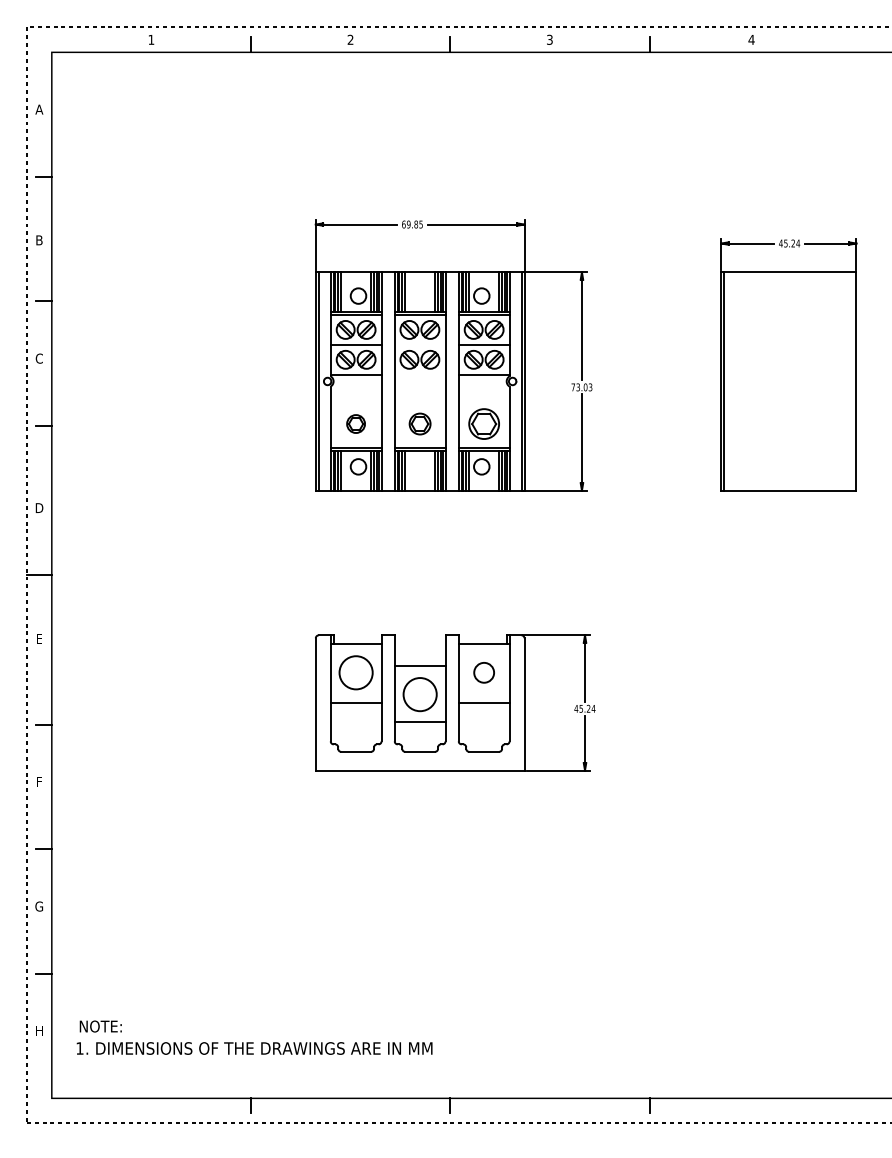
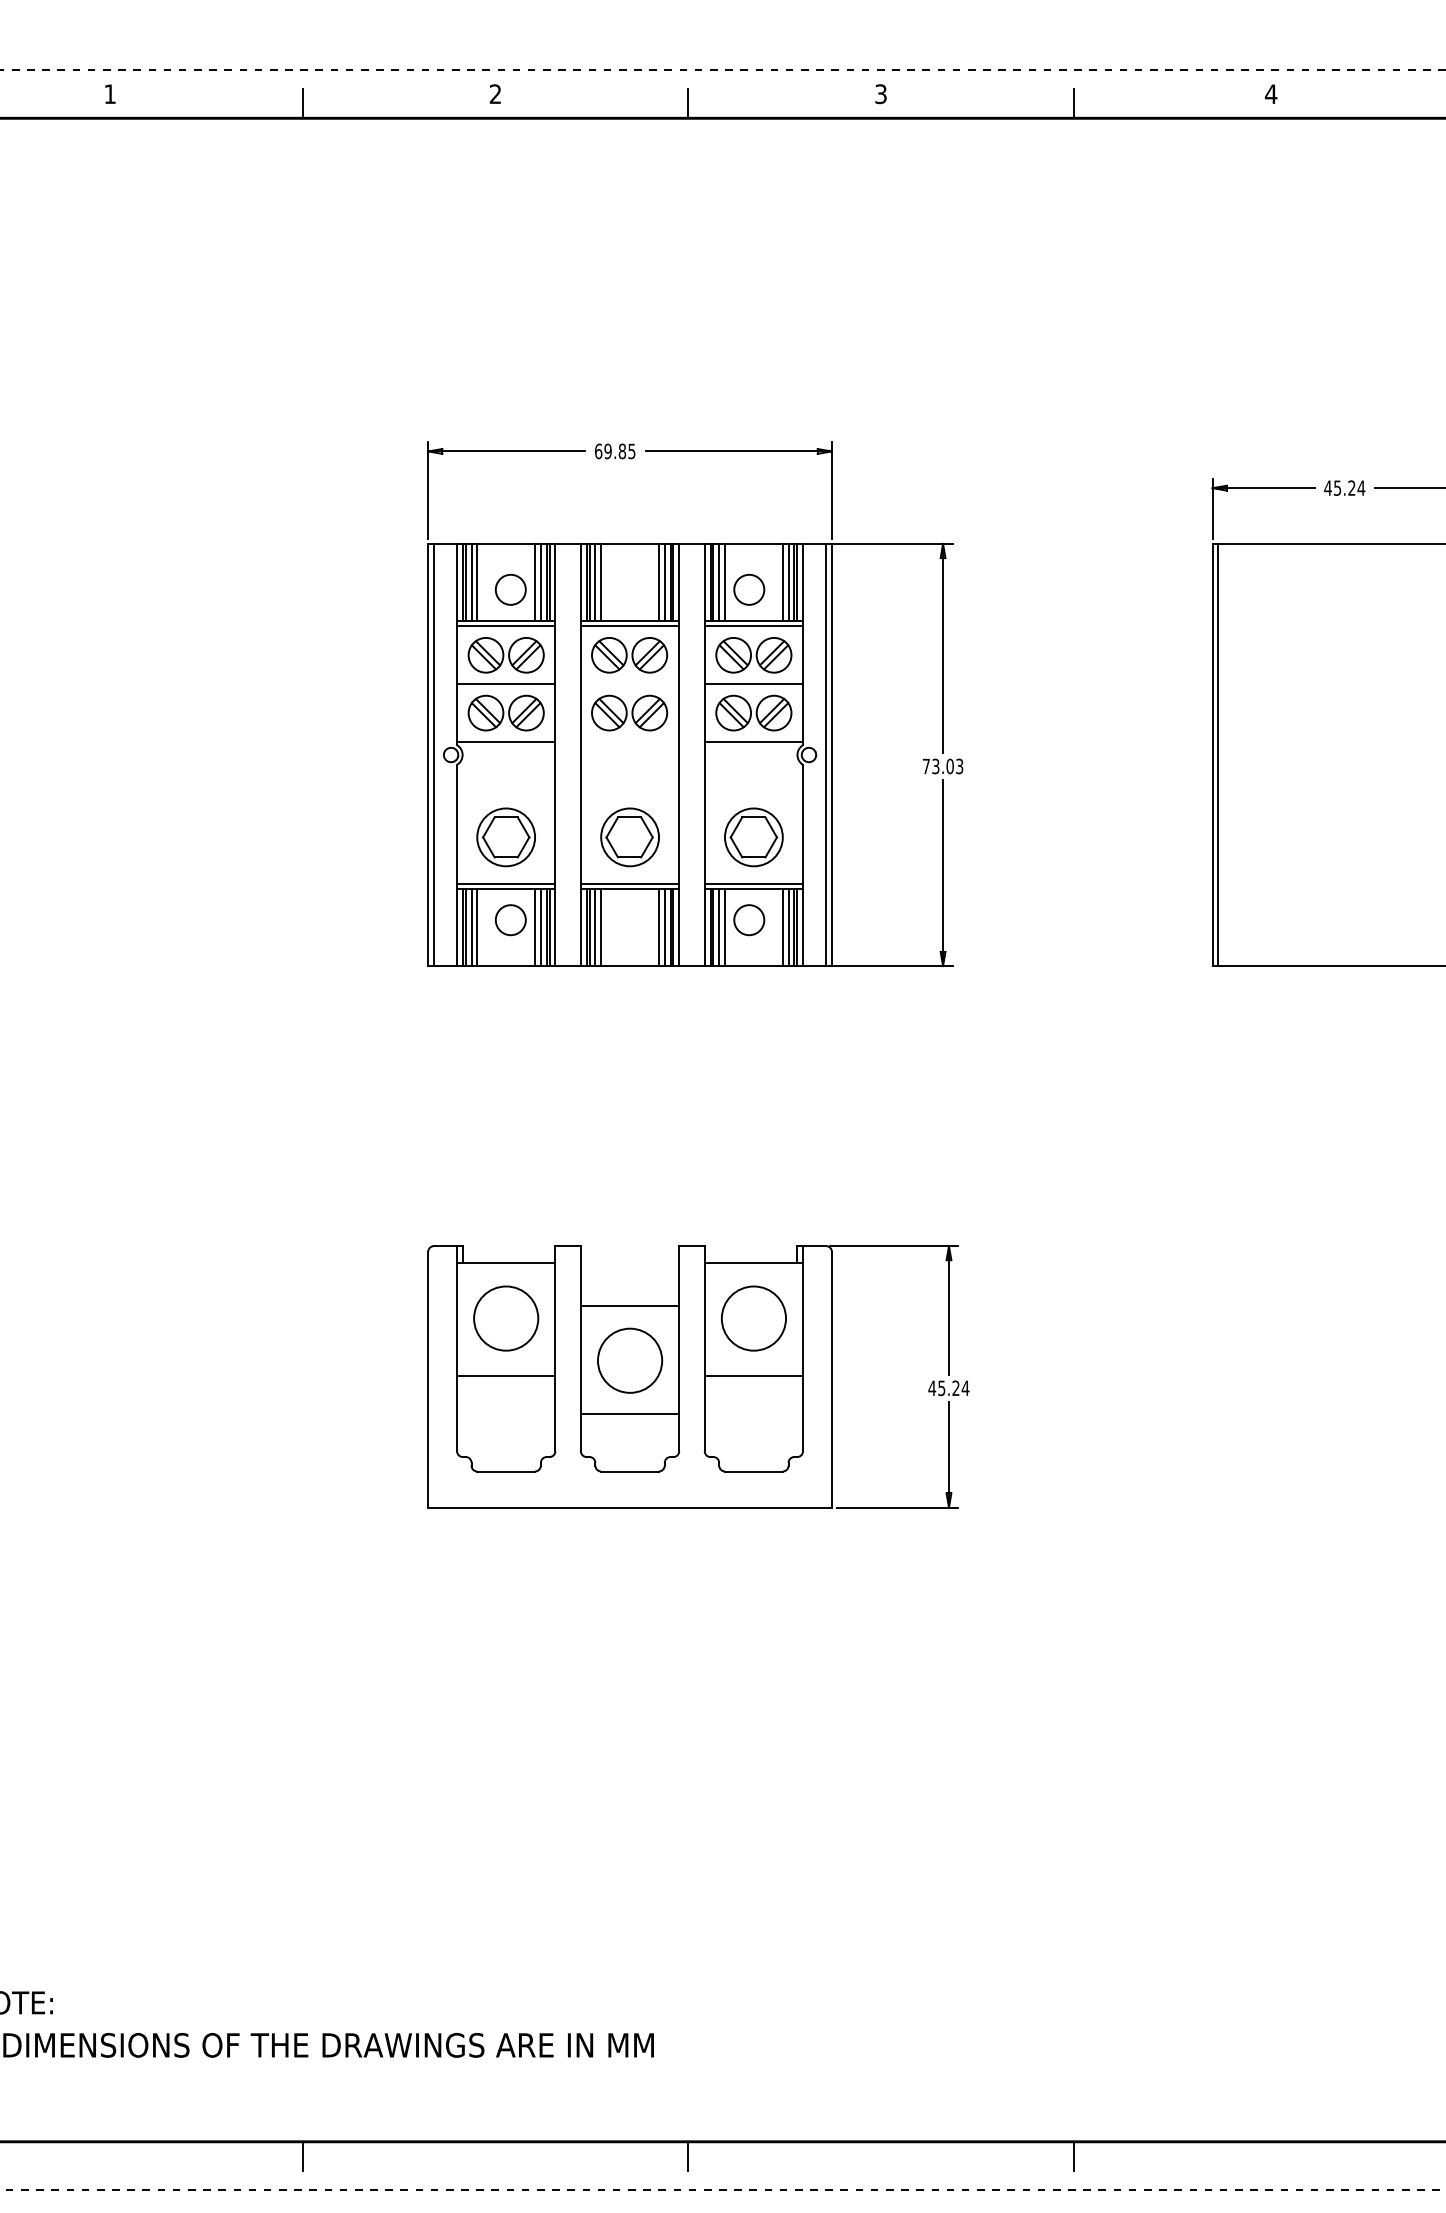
part: (355, 423) -> (504, 836), size x1.67
part: (419, 423) -> (628, 836), size x1.43
circle: (483, 672) -> (752, 1317), size x1.67

